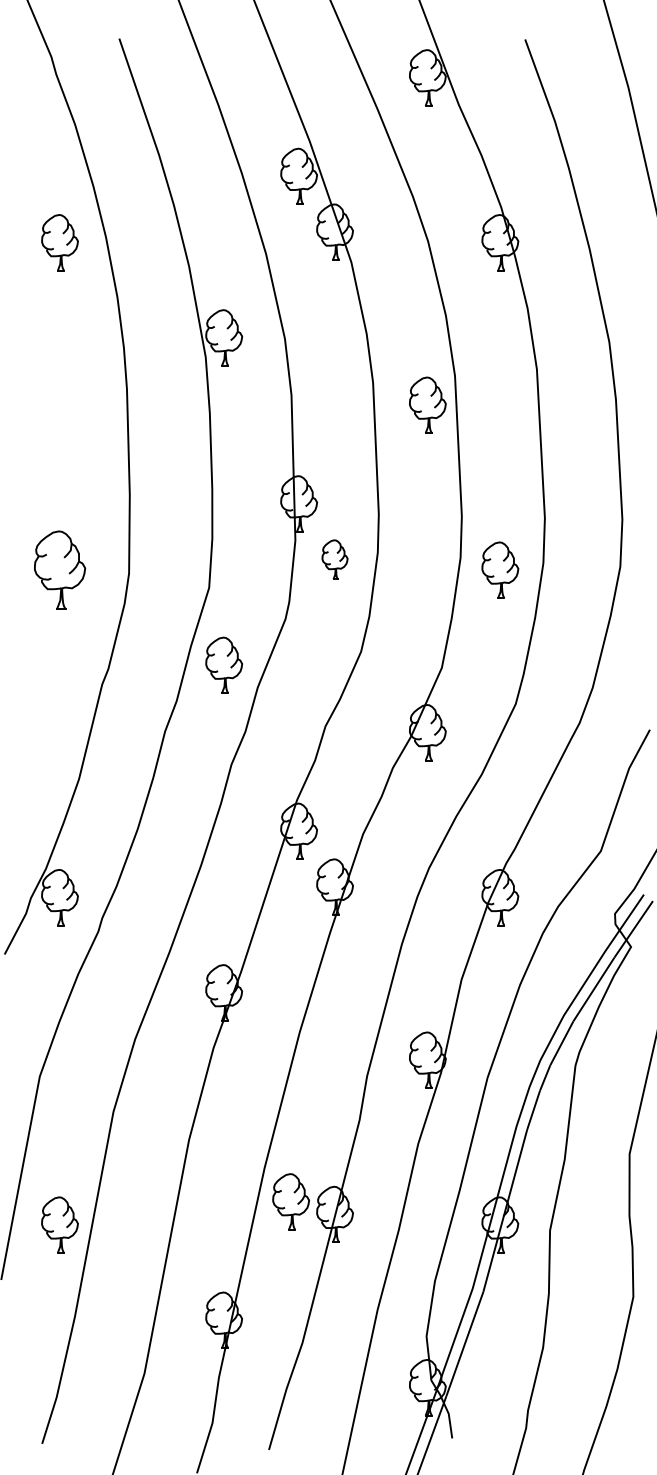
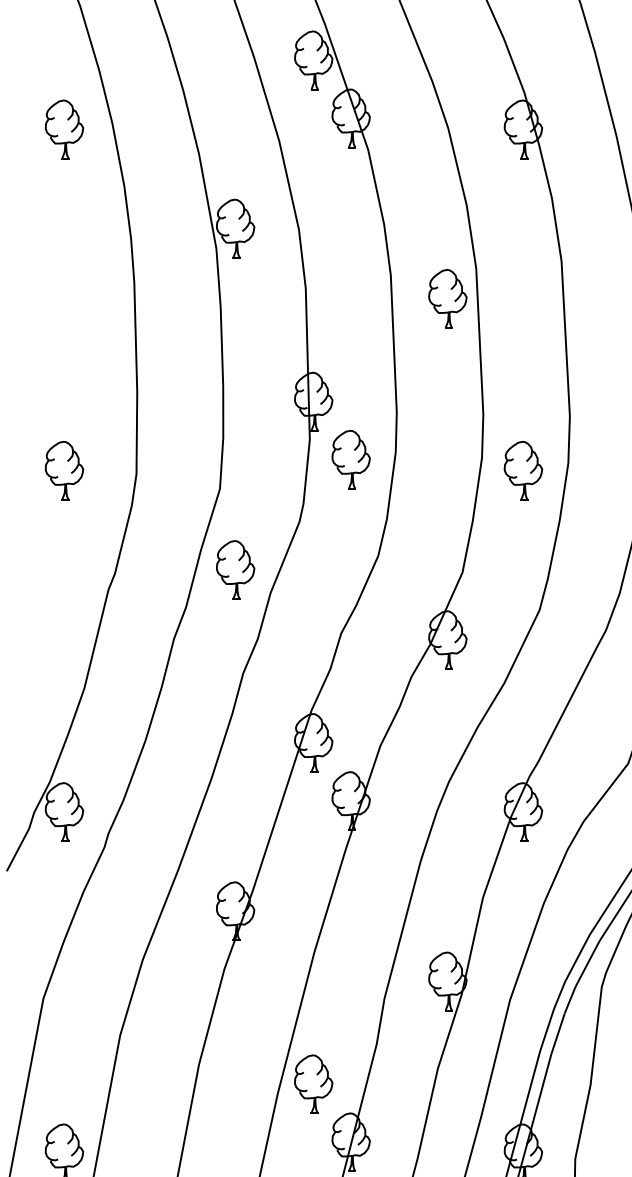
part: (334, 559) -> (350, 459), size x1.43
part: (59, 569) -> (63, 470), size x0.71
part: (290, 1201) -> (313, 1083), moved

